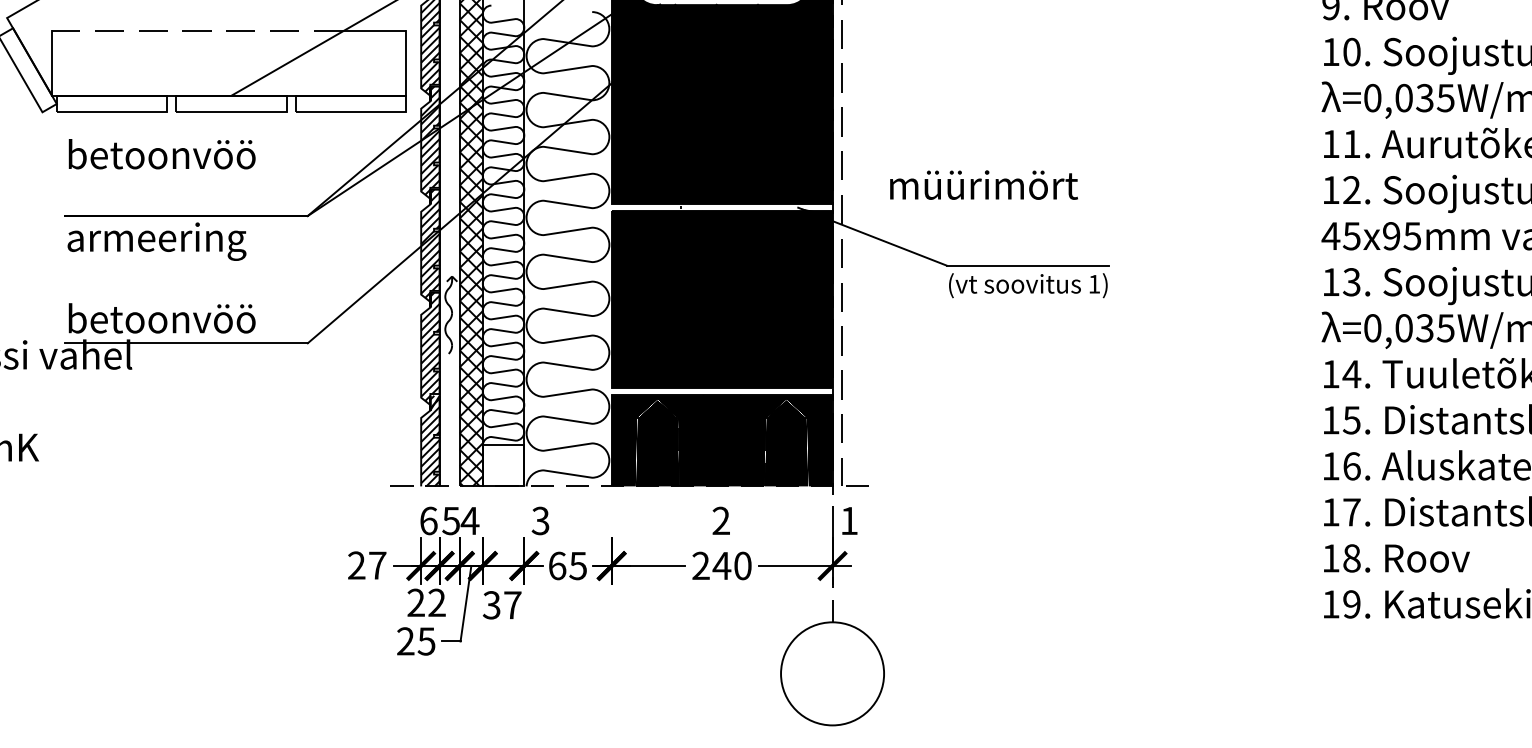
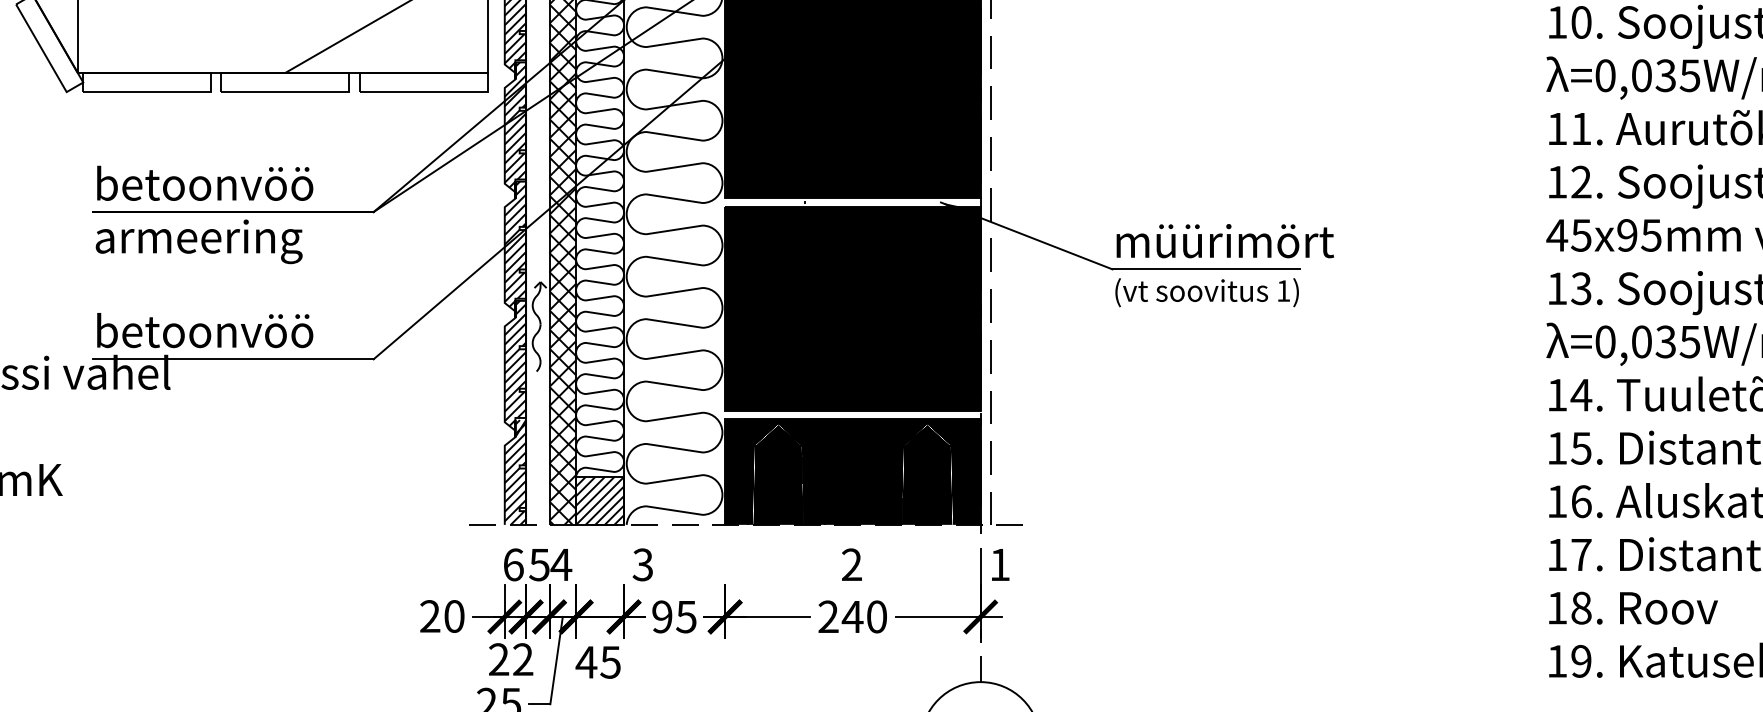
text: (161, 154) -> (204, 183), moved
text: (983, 184) -> (1224, 240), moved
hatch: (503, 465) -> (600, 500), added
text: (377, 565) -> (454, 616), 27 -> 20
text: (557, 565) -> (662, 616), 65 -> 95
text: (501, 605) -> (597, 662), 37 -> 45

